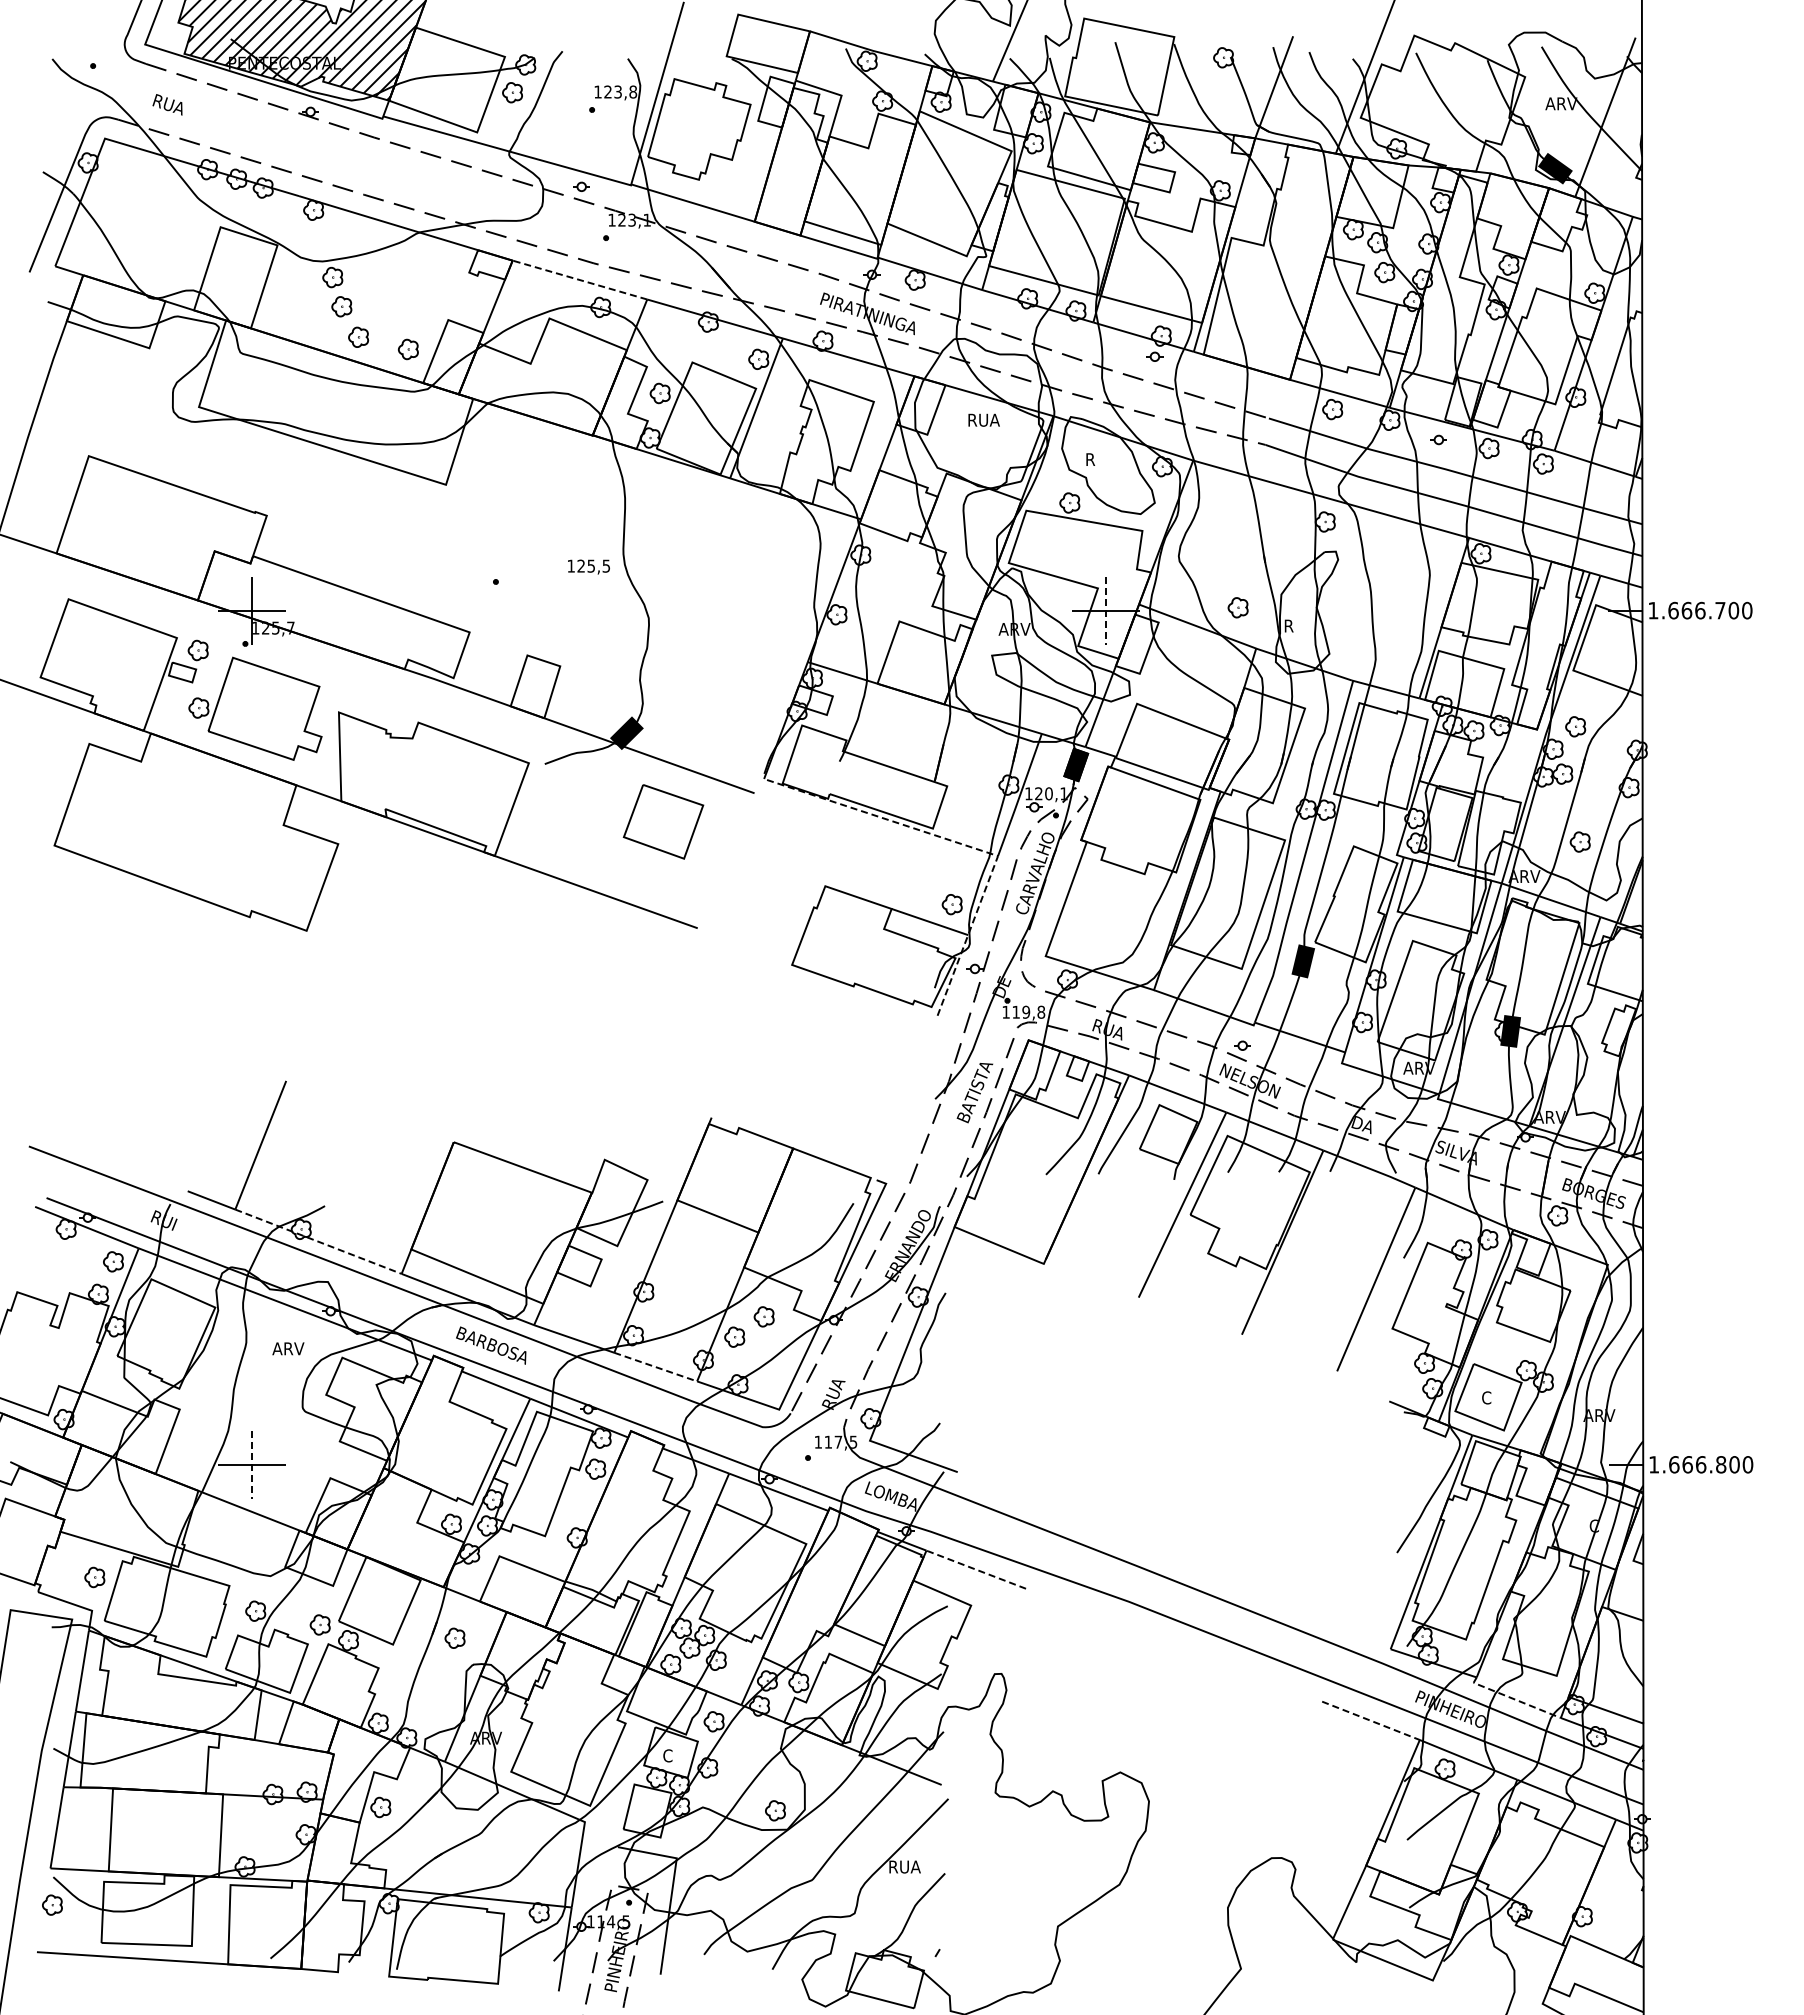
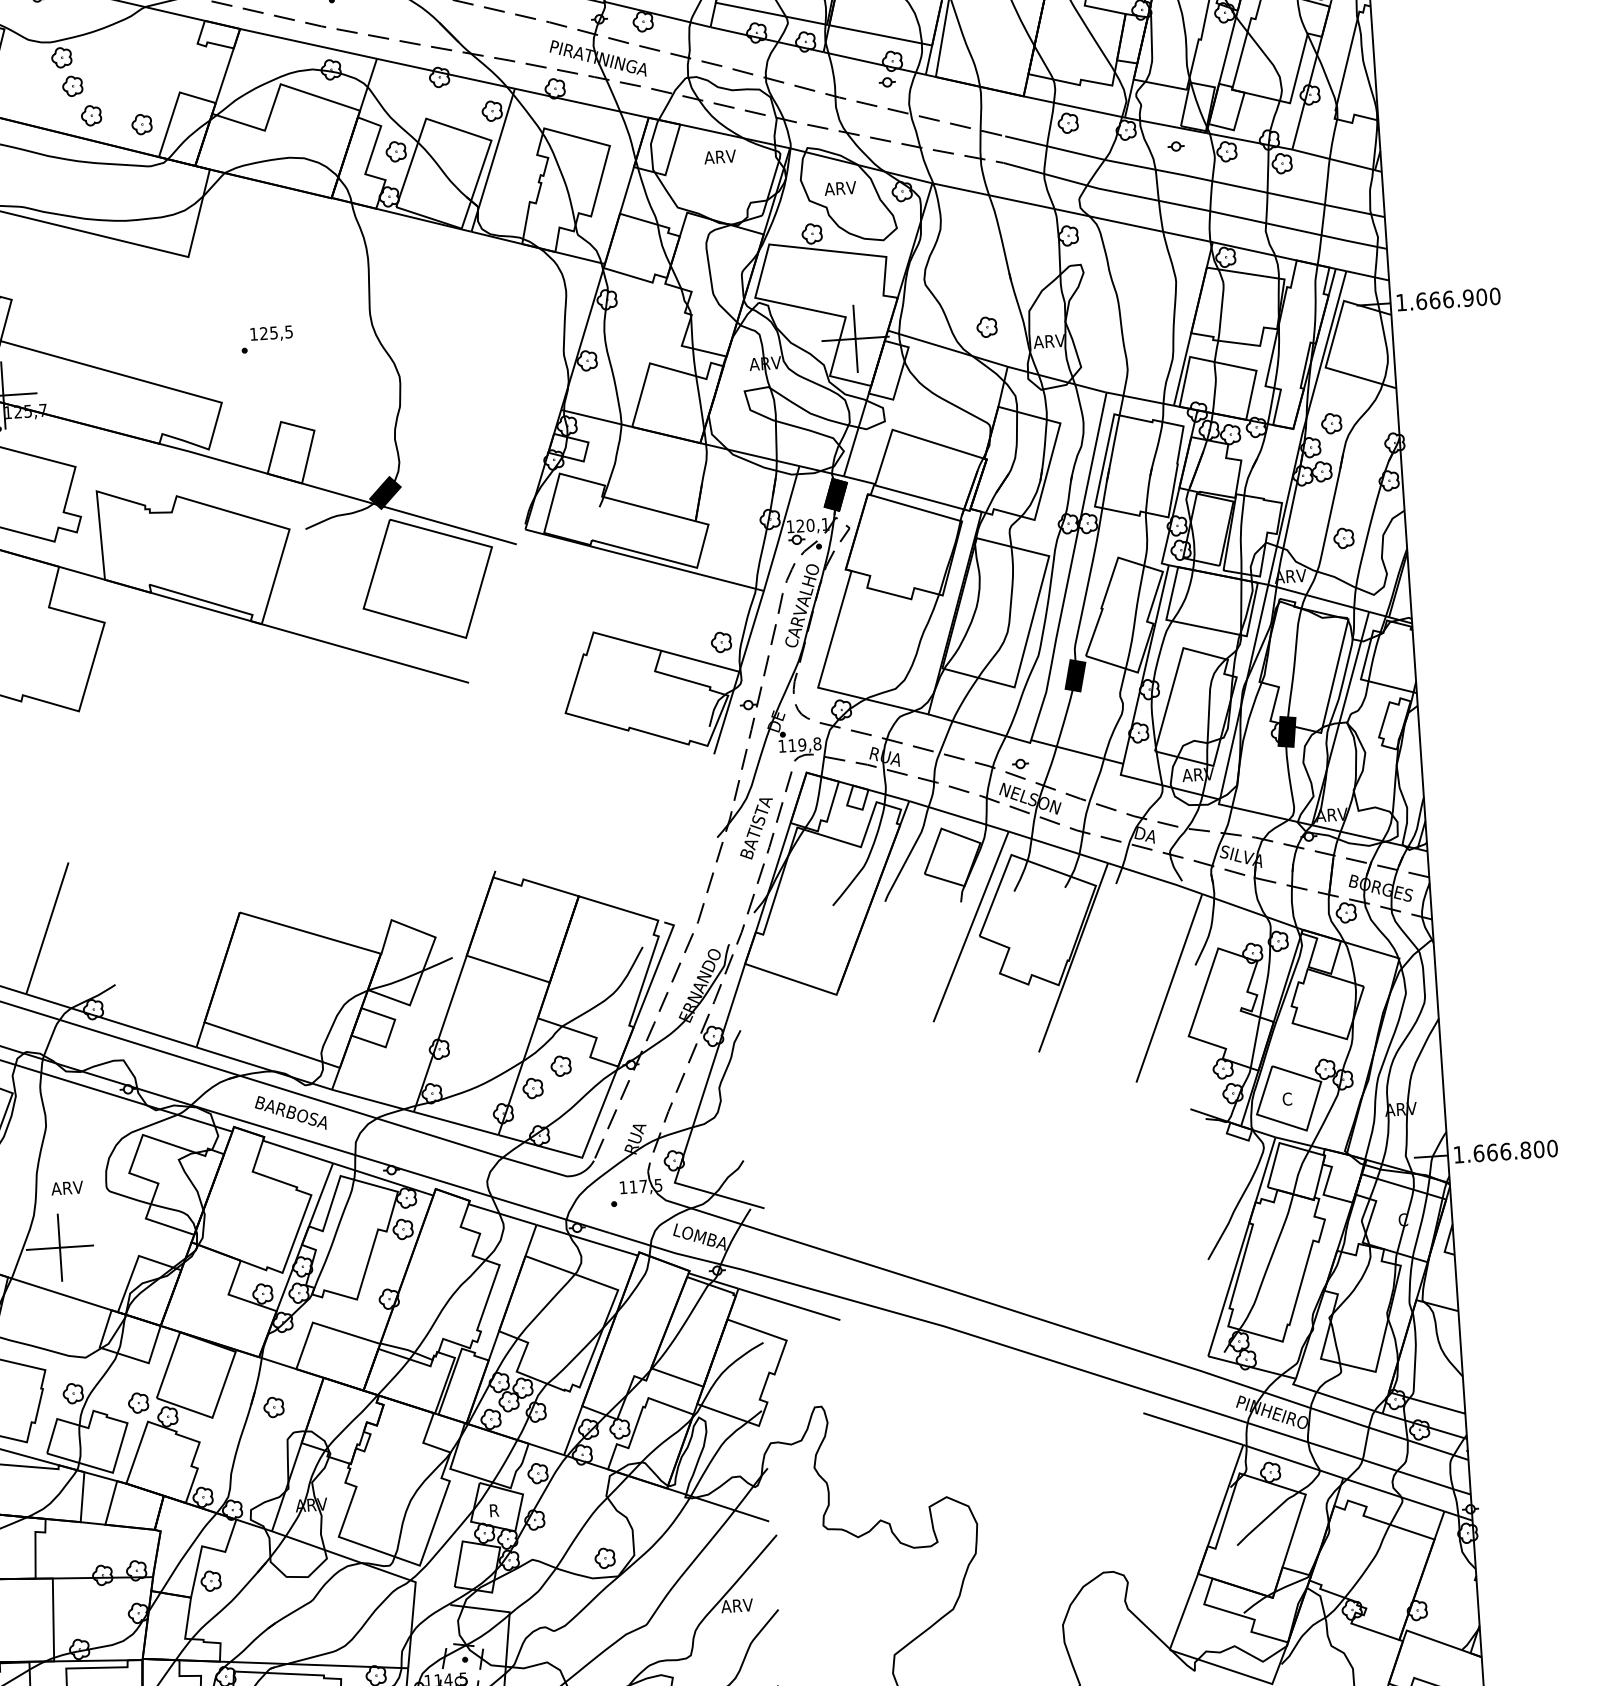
line: (579, 279) -> (308, 43), dashed -> solid
text: (983, 419) -> (720, 156), RUA -> ARV
text: (1101, 459) -> (840, 188), R -> ARV
text: (588, 566) -> (271, 333), moved
text: (1720, 610) -> (1468, 298), 1.666.700 -> 1.666.900
line: (1106, 611) -> (855, 339), dashed -> solid
text: (1298, 625) -> (1048, 340), R -> ARV
part: (663, 821) -> (427, 578), size x1.67
line: (963, 844) -> (728, 581), dashed -> solid
line: (318, 1241) -> (111, 1020), dashed -> solid
text: (288, 1348) -> (67, 1187), moved
line: (655, 1367) -> (455, 1123), dashed -> solid
line: (252, 1465) -> (60, 1248), dashed -> solid
line: (975, 1569) -> (788, 1304), dashed -> solid
line: (1514, 1699) -> (1335, 1398), dashed -> solid
line: (1371, 1721) -> (1193, 1429), dashed -> solid
text: (667, 1755) -> (493, 1510), C -> R
text: (904, 1866) -> (737, 1605), RUA -> ARV

